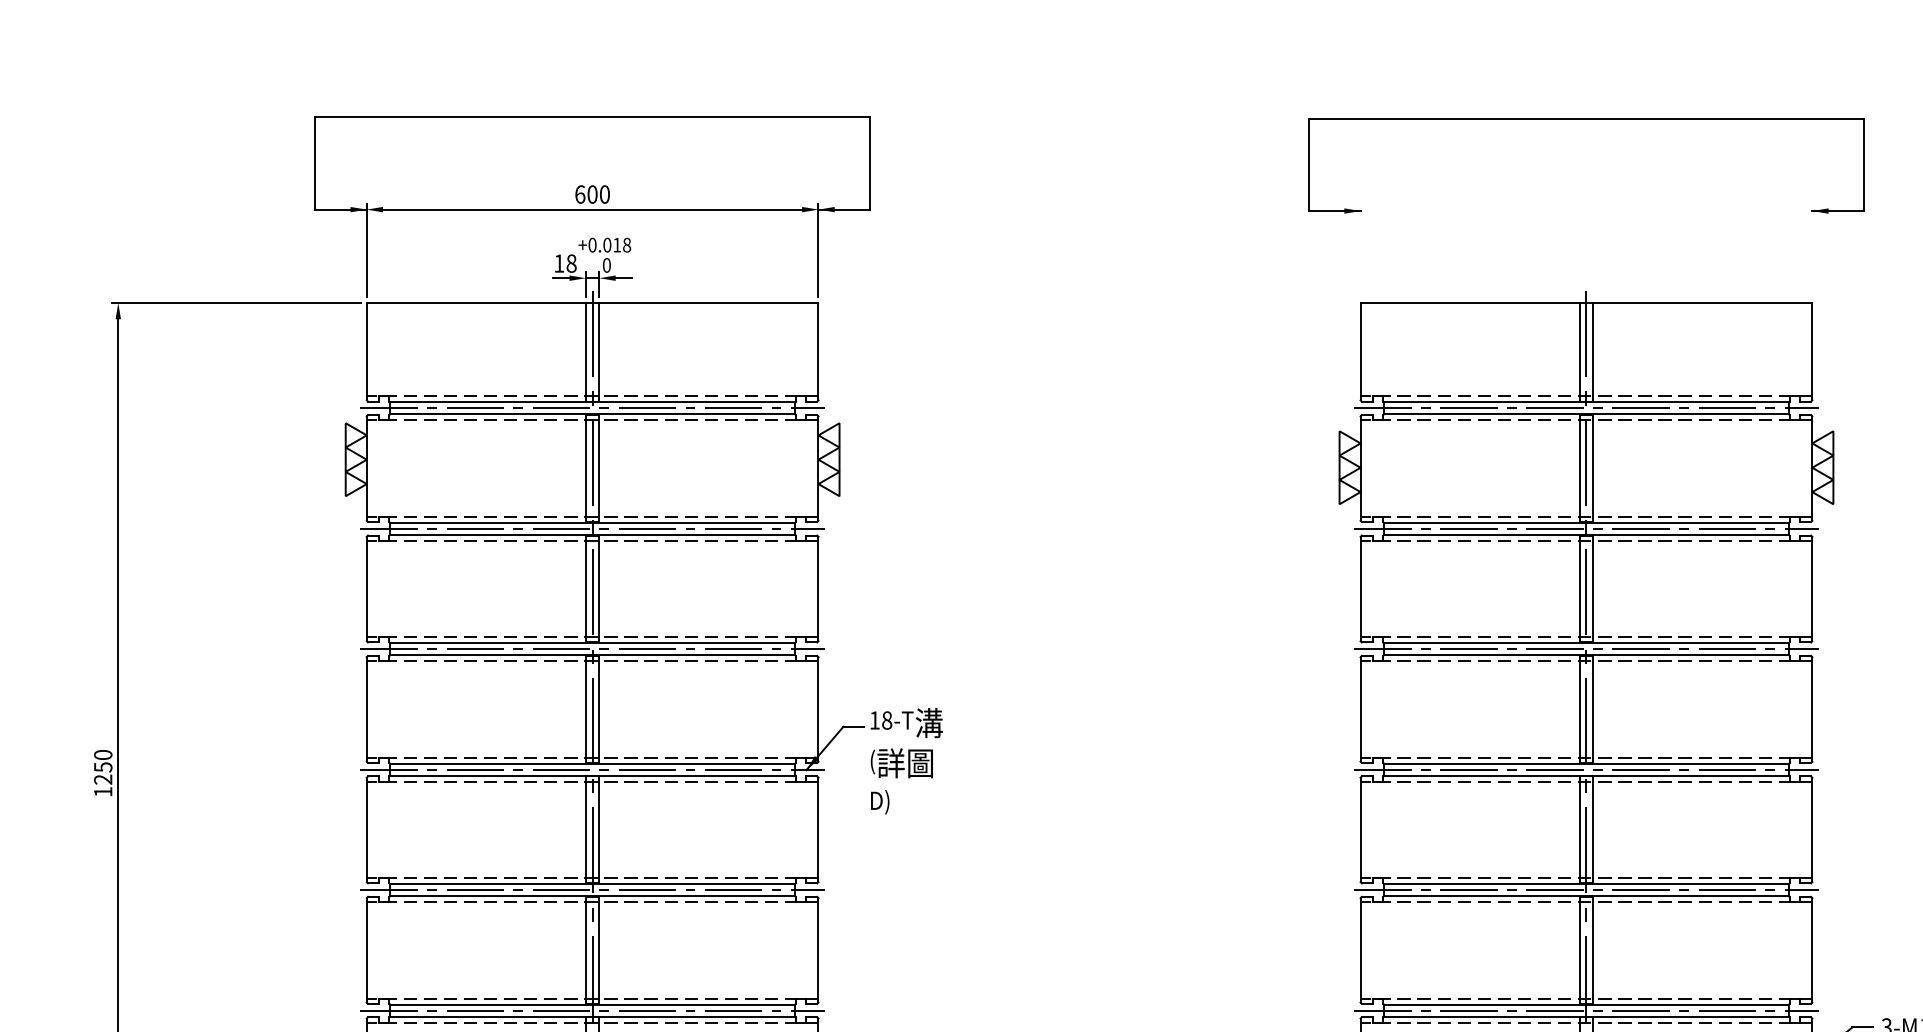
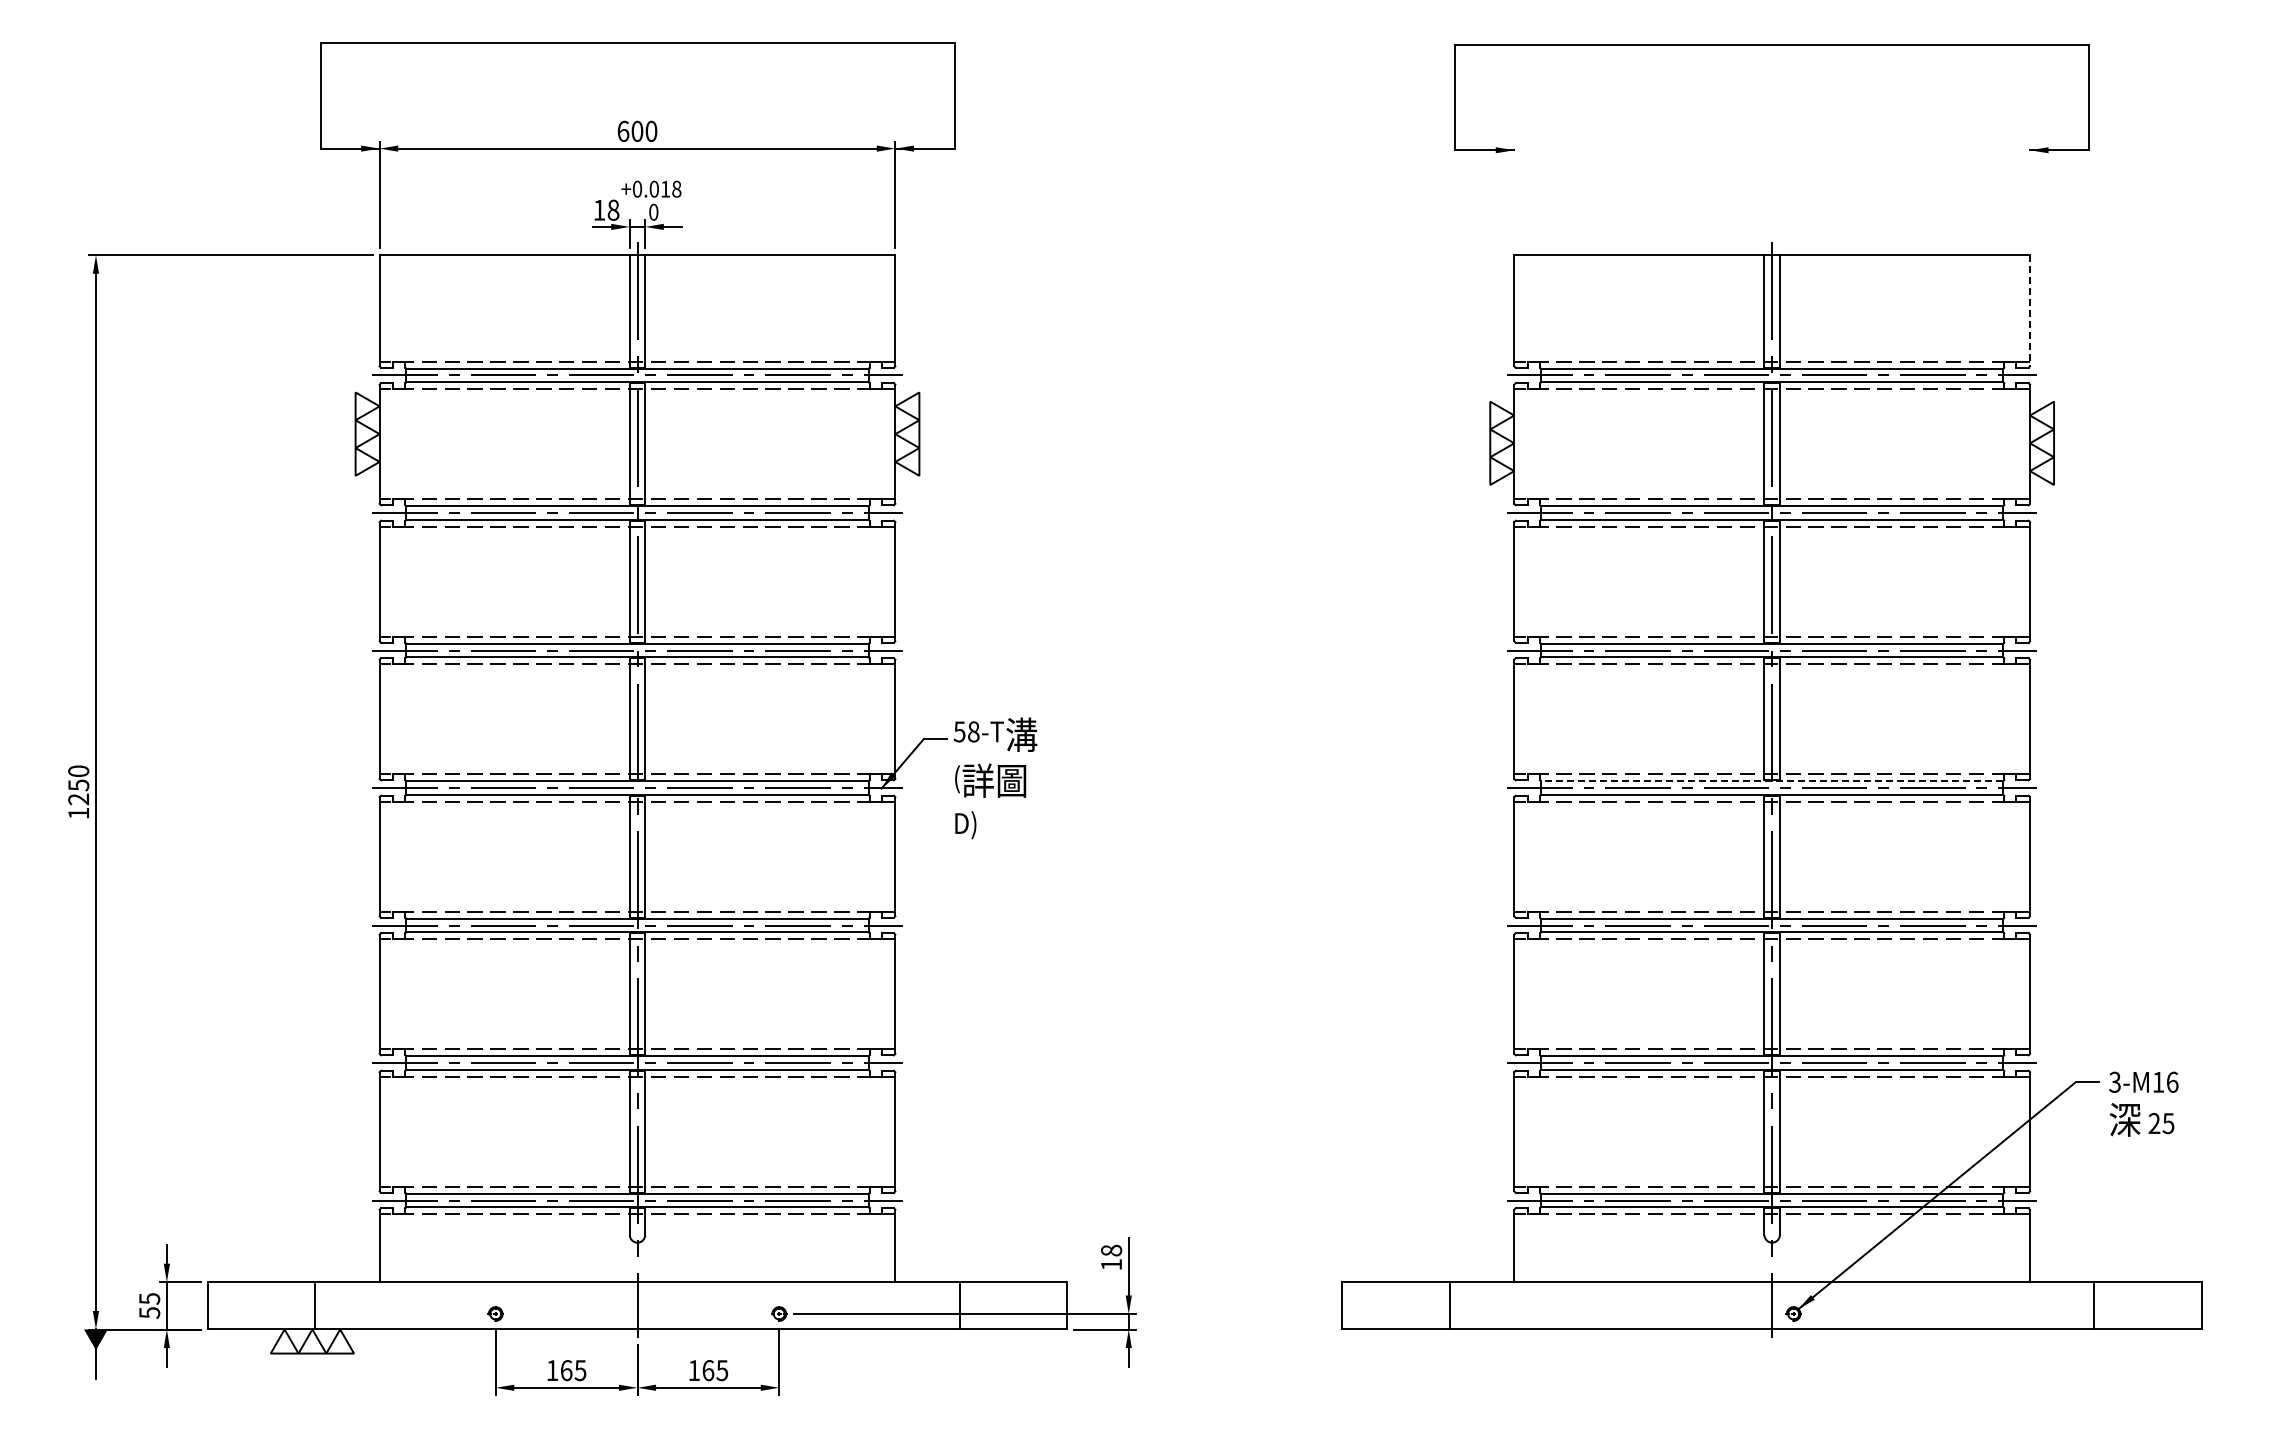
line: (1812, 351) -> (2030, 310), solid -> dashed
text: (874, 720) -> (959, 731), 18-T -> 58-T
line: (1585, 763) -> (1771, 781), solid -> dashed

